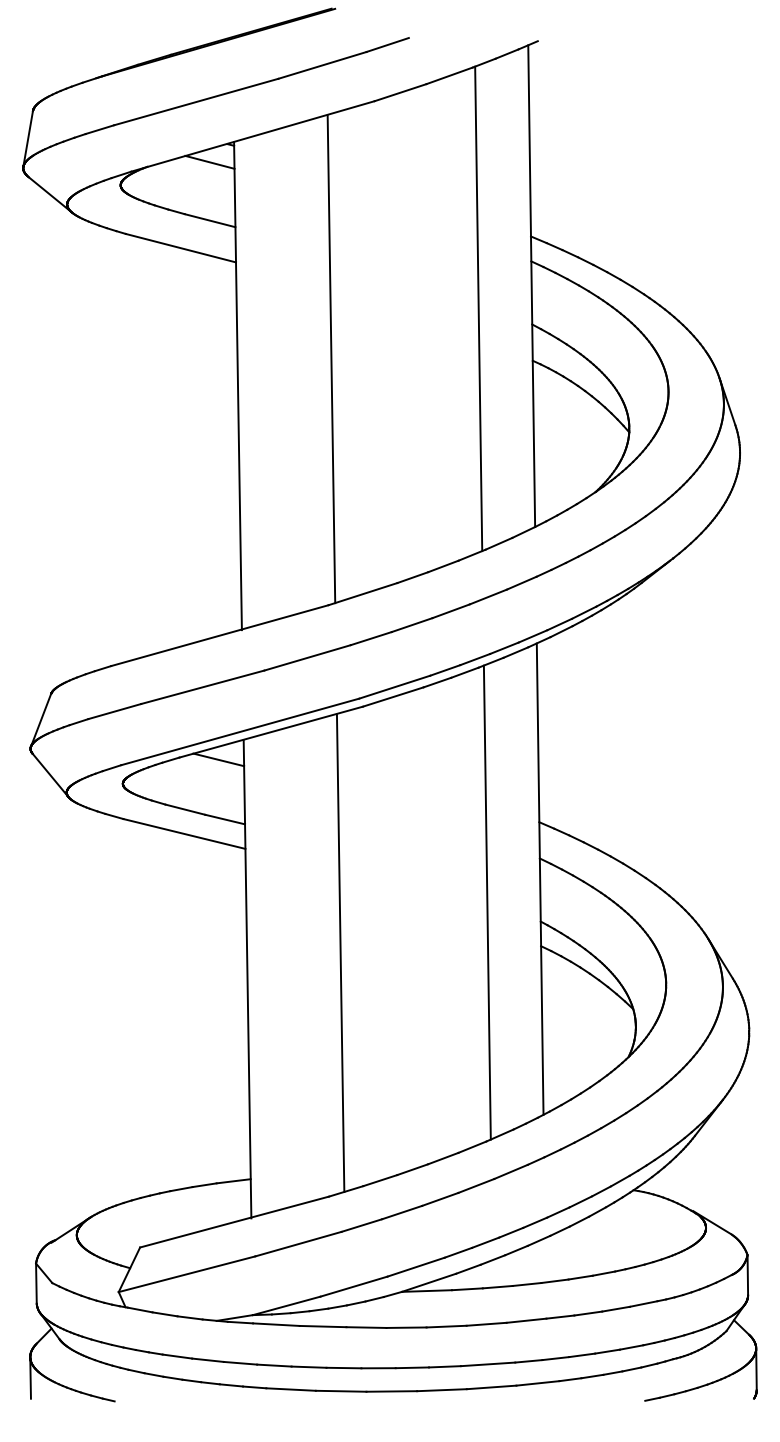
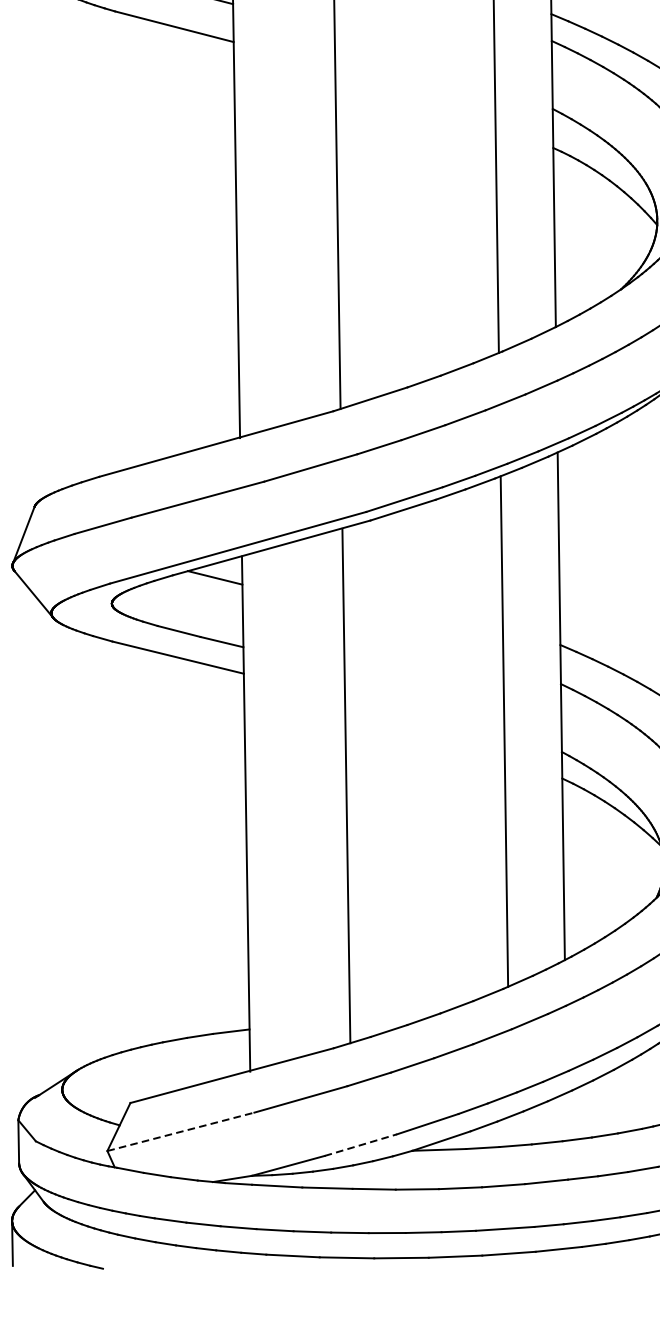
line: (187, 1274) -> (181, 1132), solid -> dashed
line: (354, 1286) -> (361, 1145), solid -> dashed

